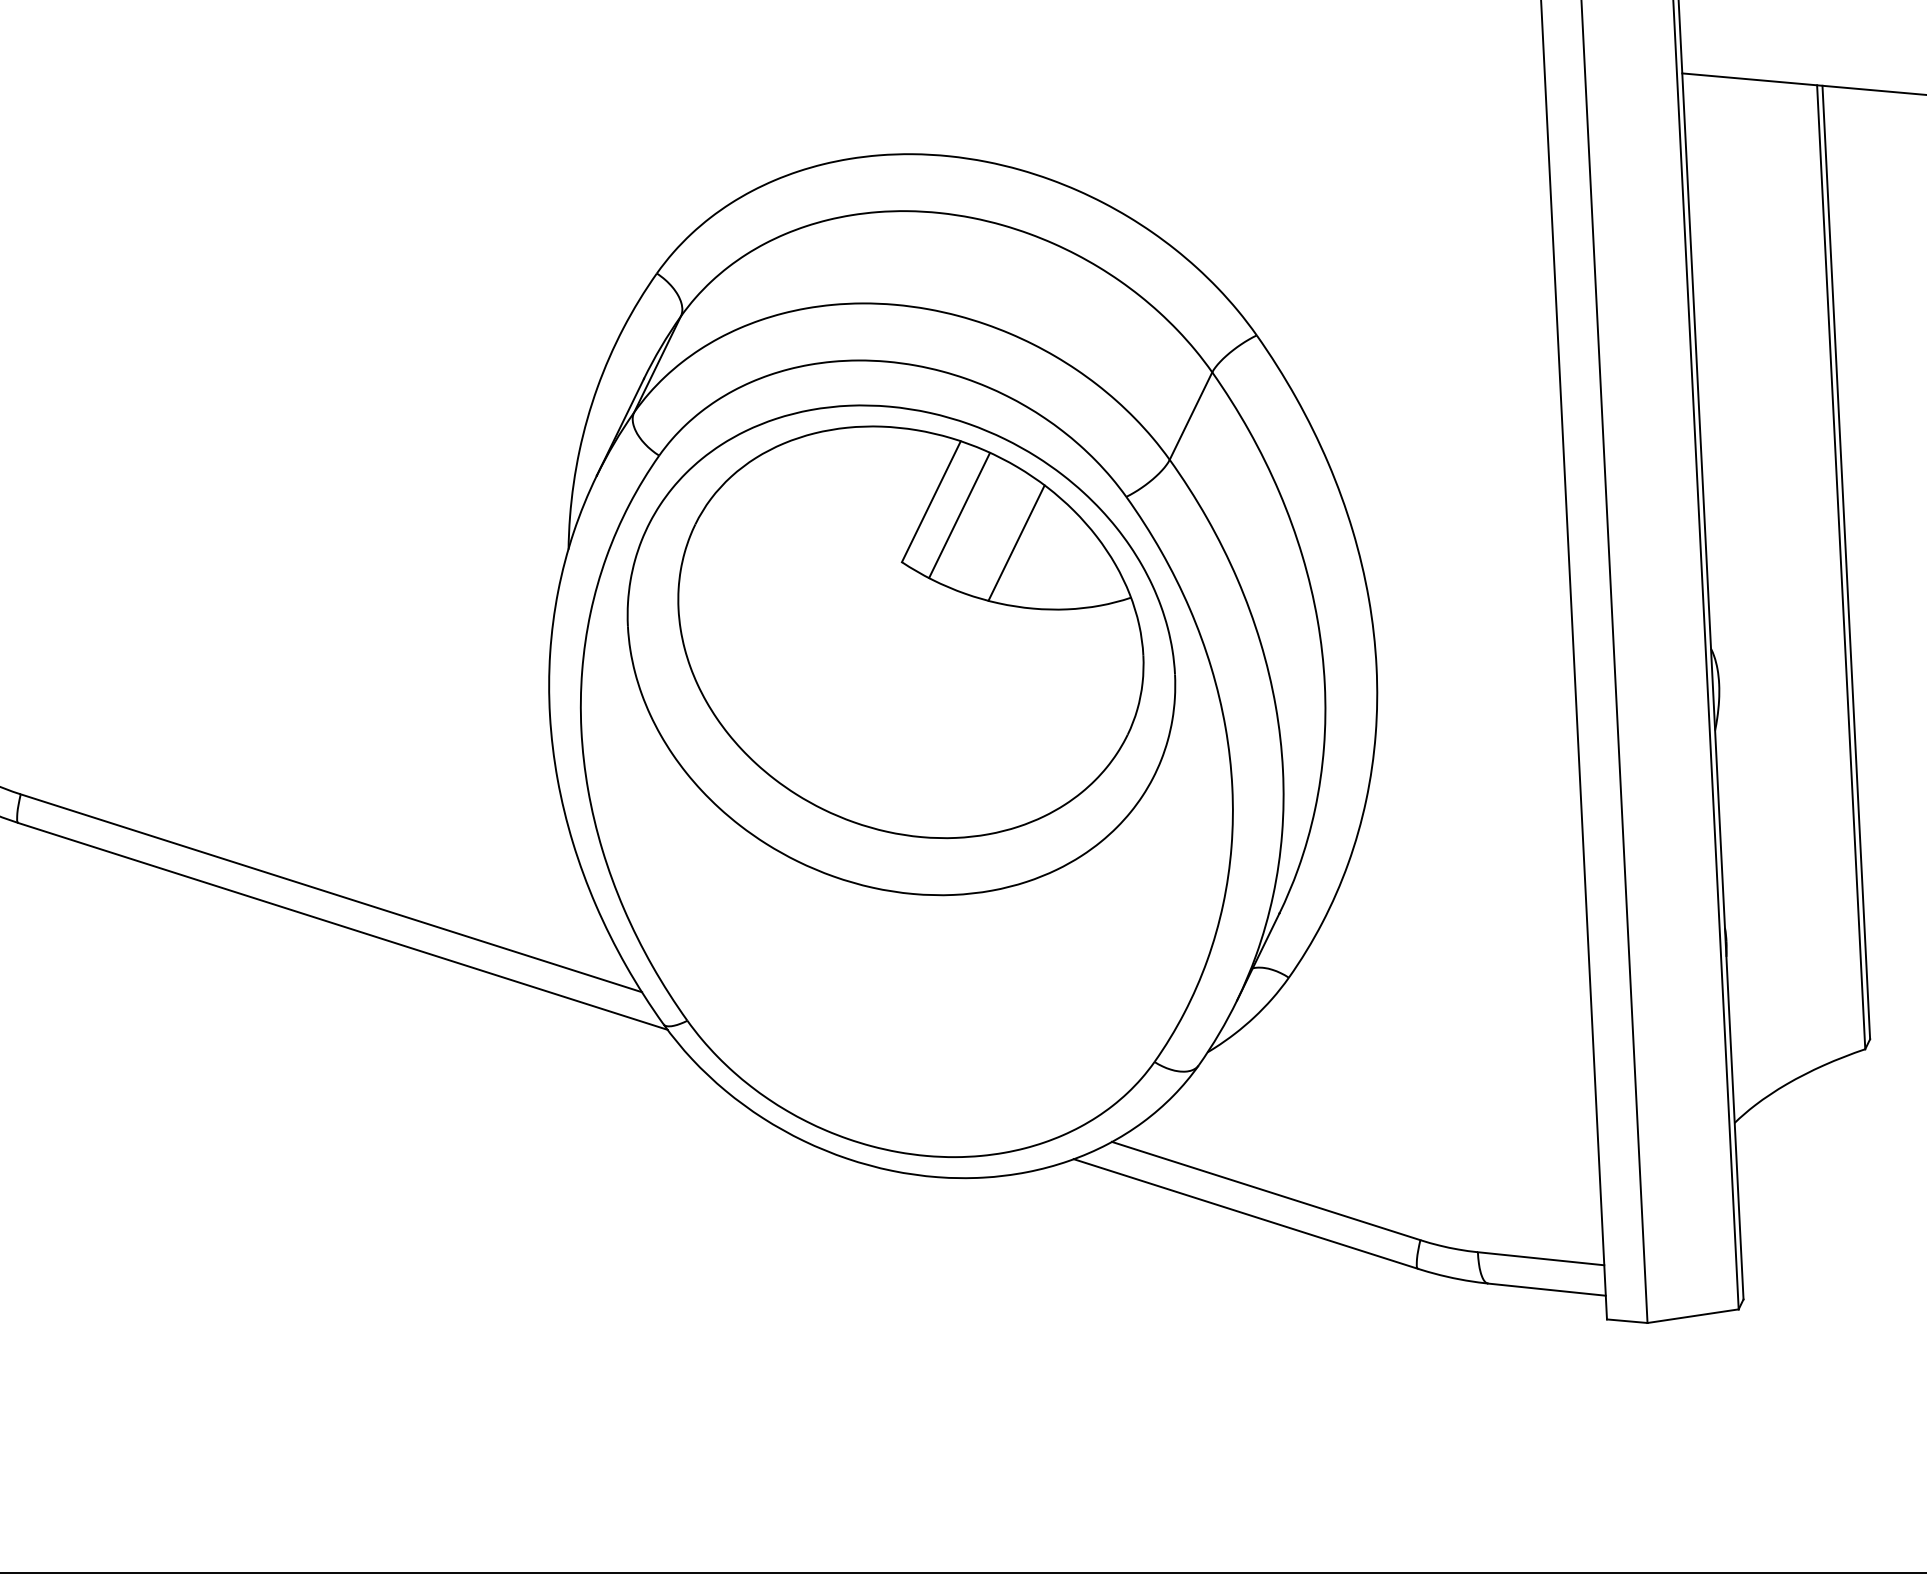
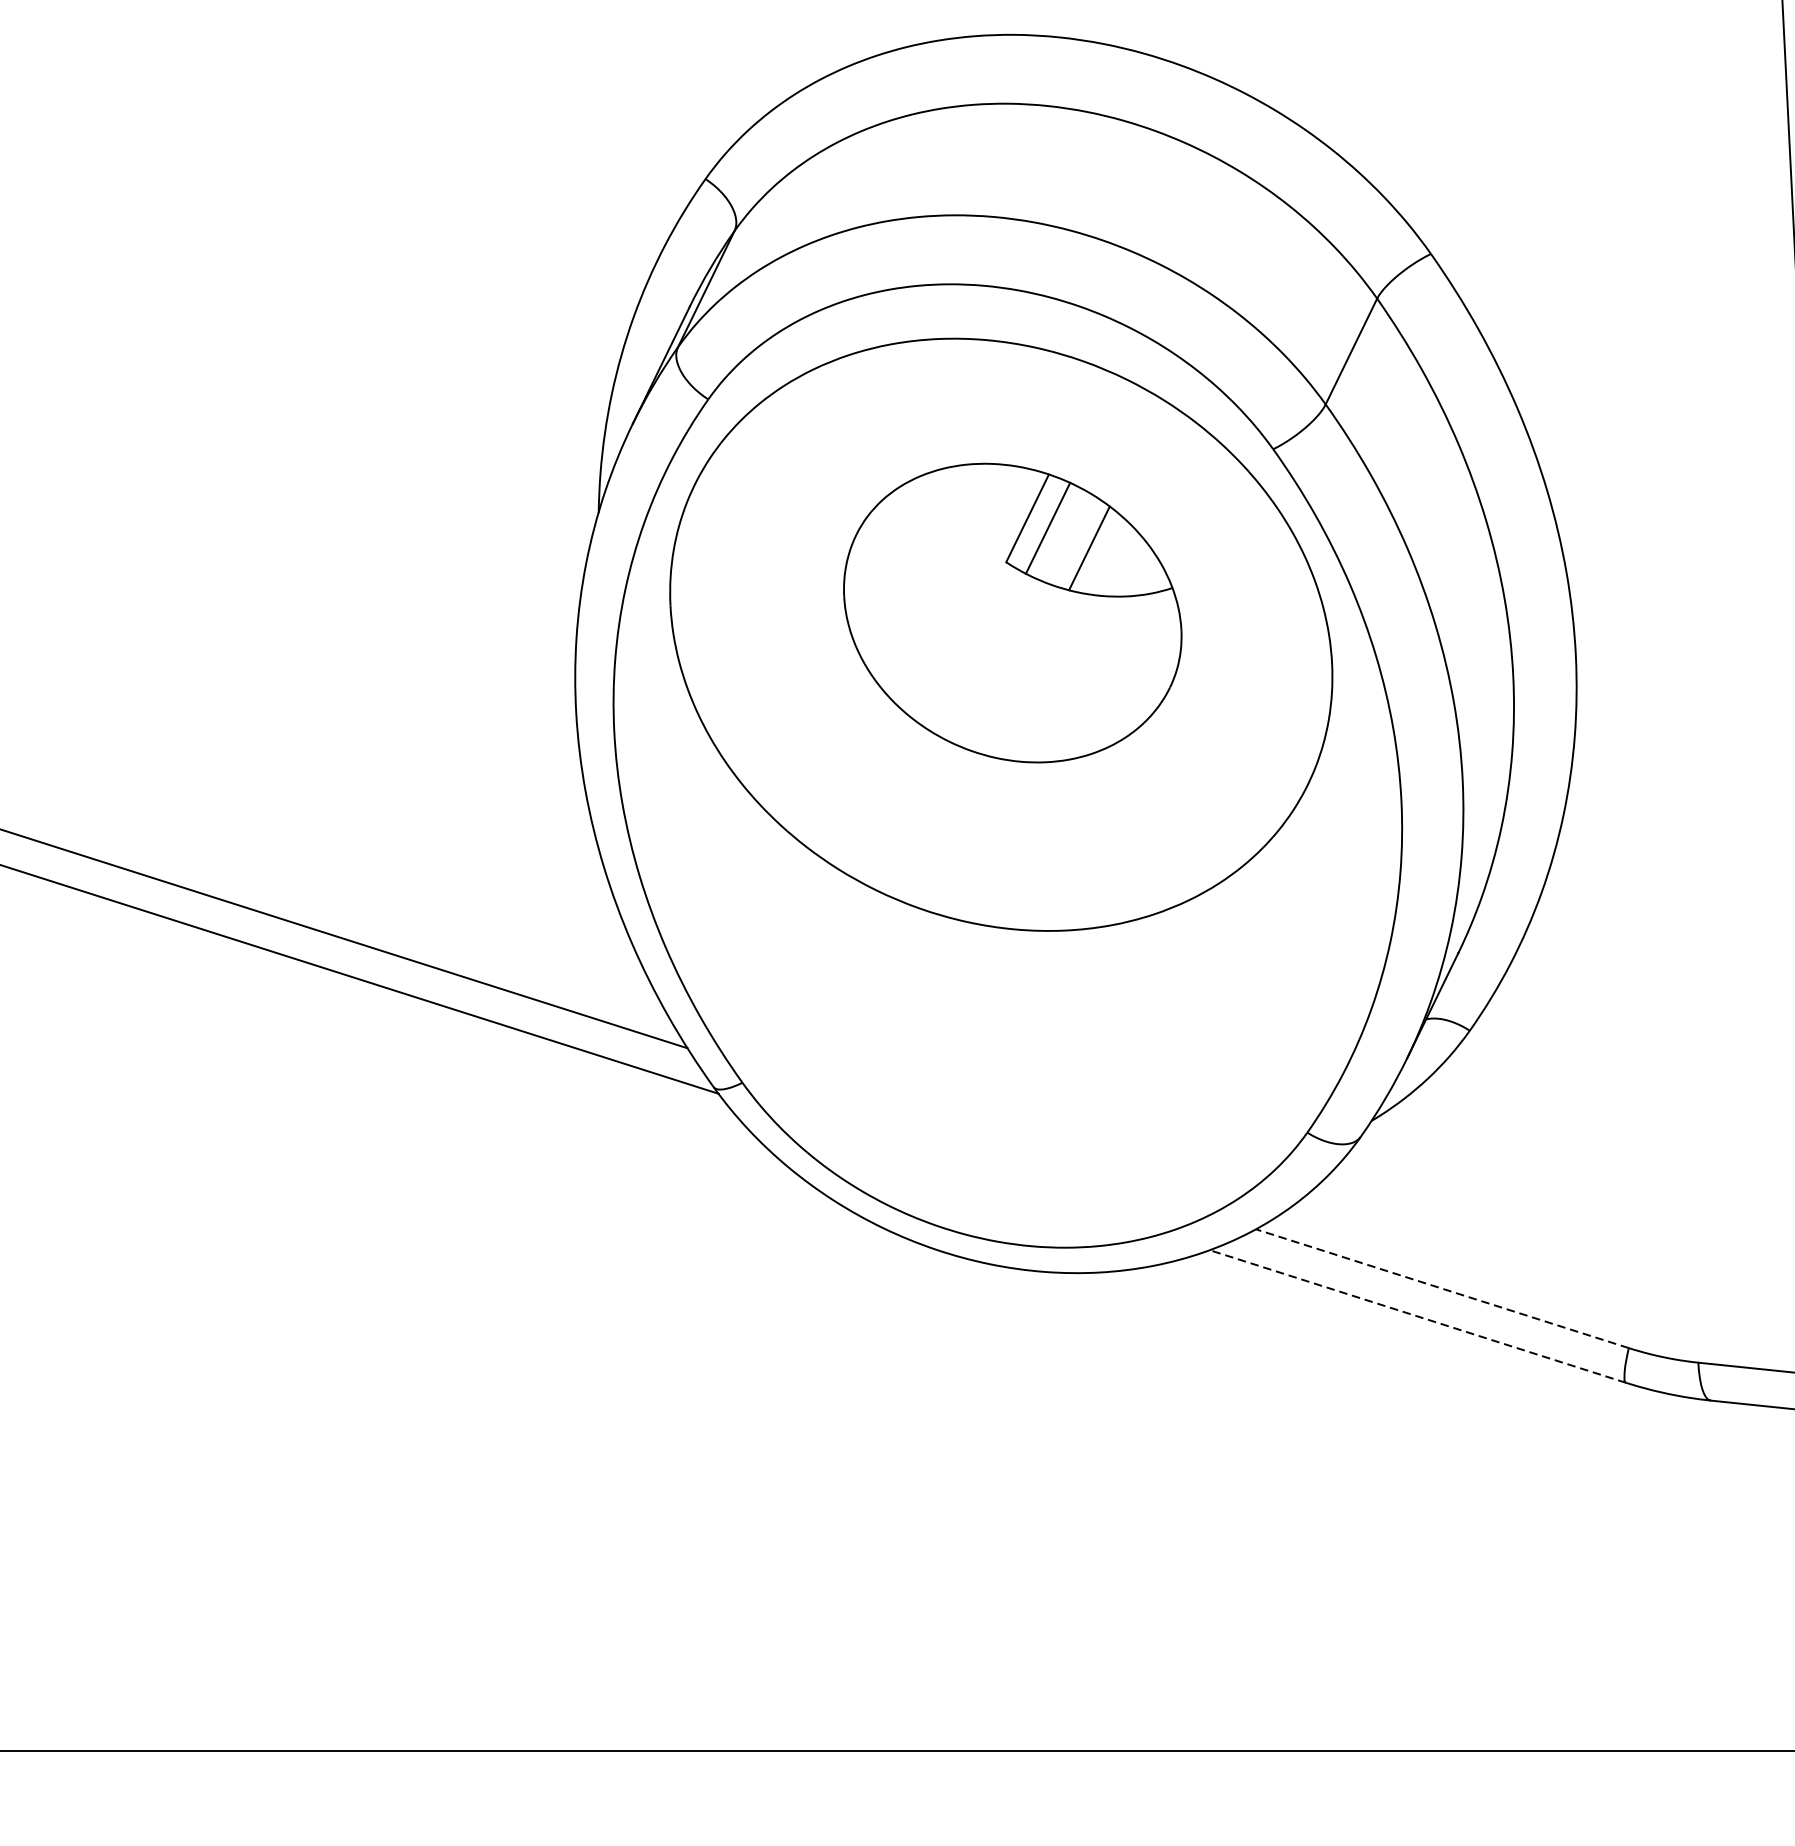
part: (910, 632) -> (1012, 613), size x0.6
line: (1266, 1191) -> (1442, 1289), solid -> dashed
line: (1245, 1214) -> (1417, 1317), solid -> dashed

